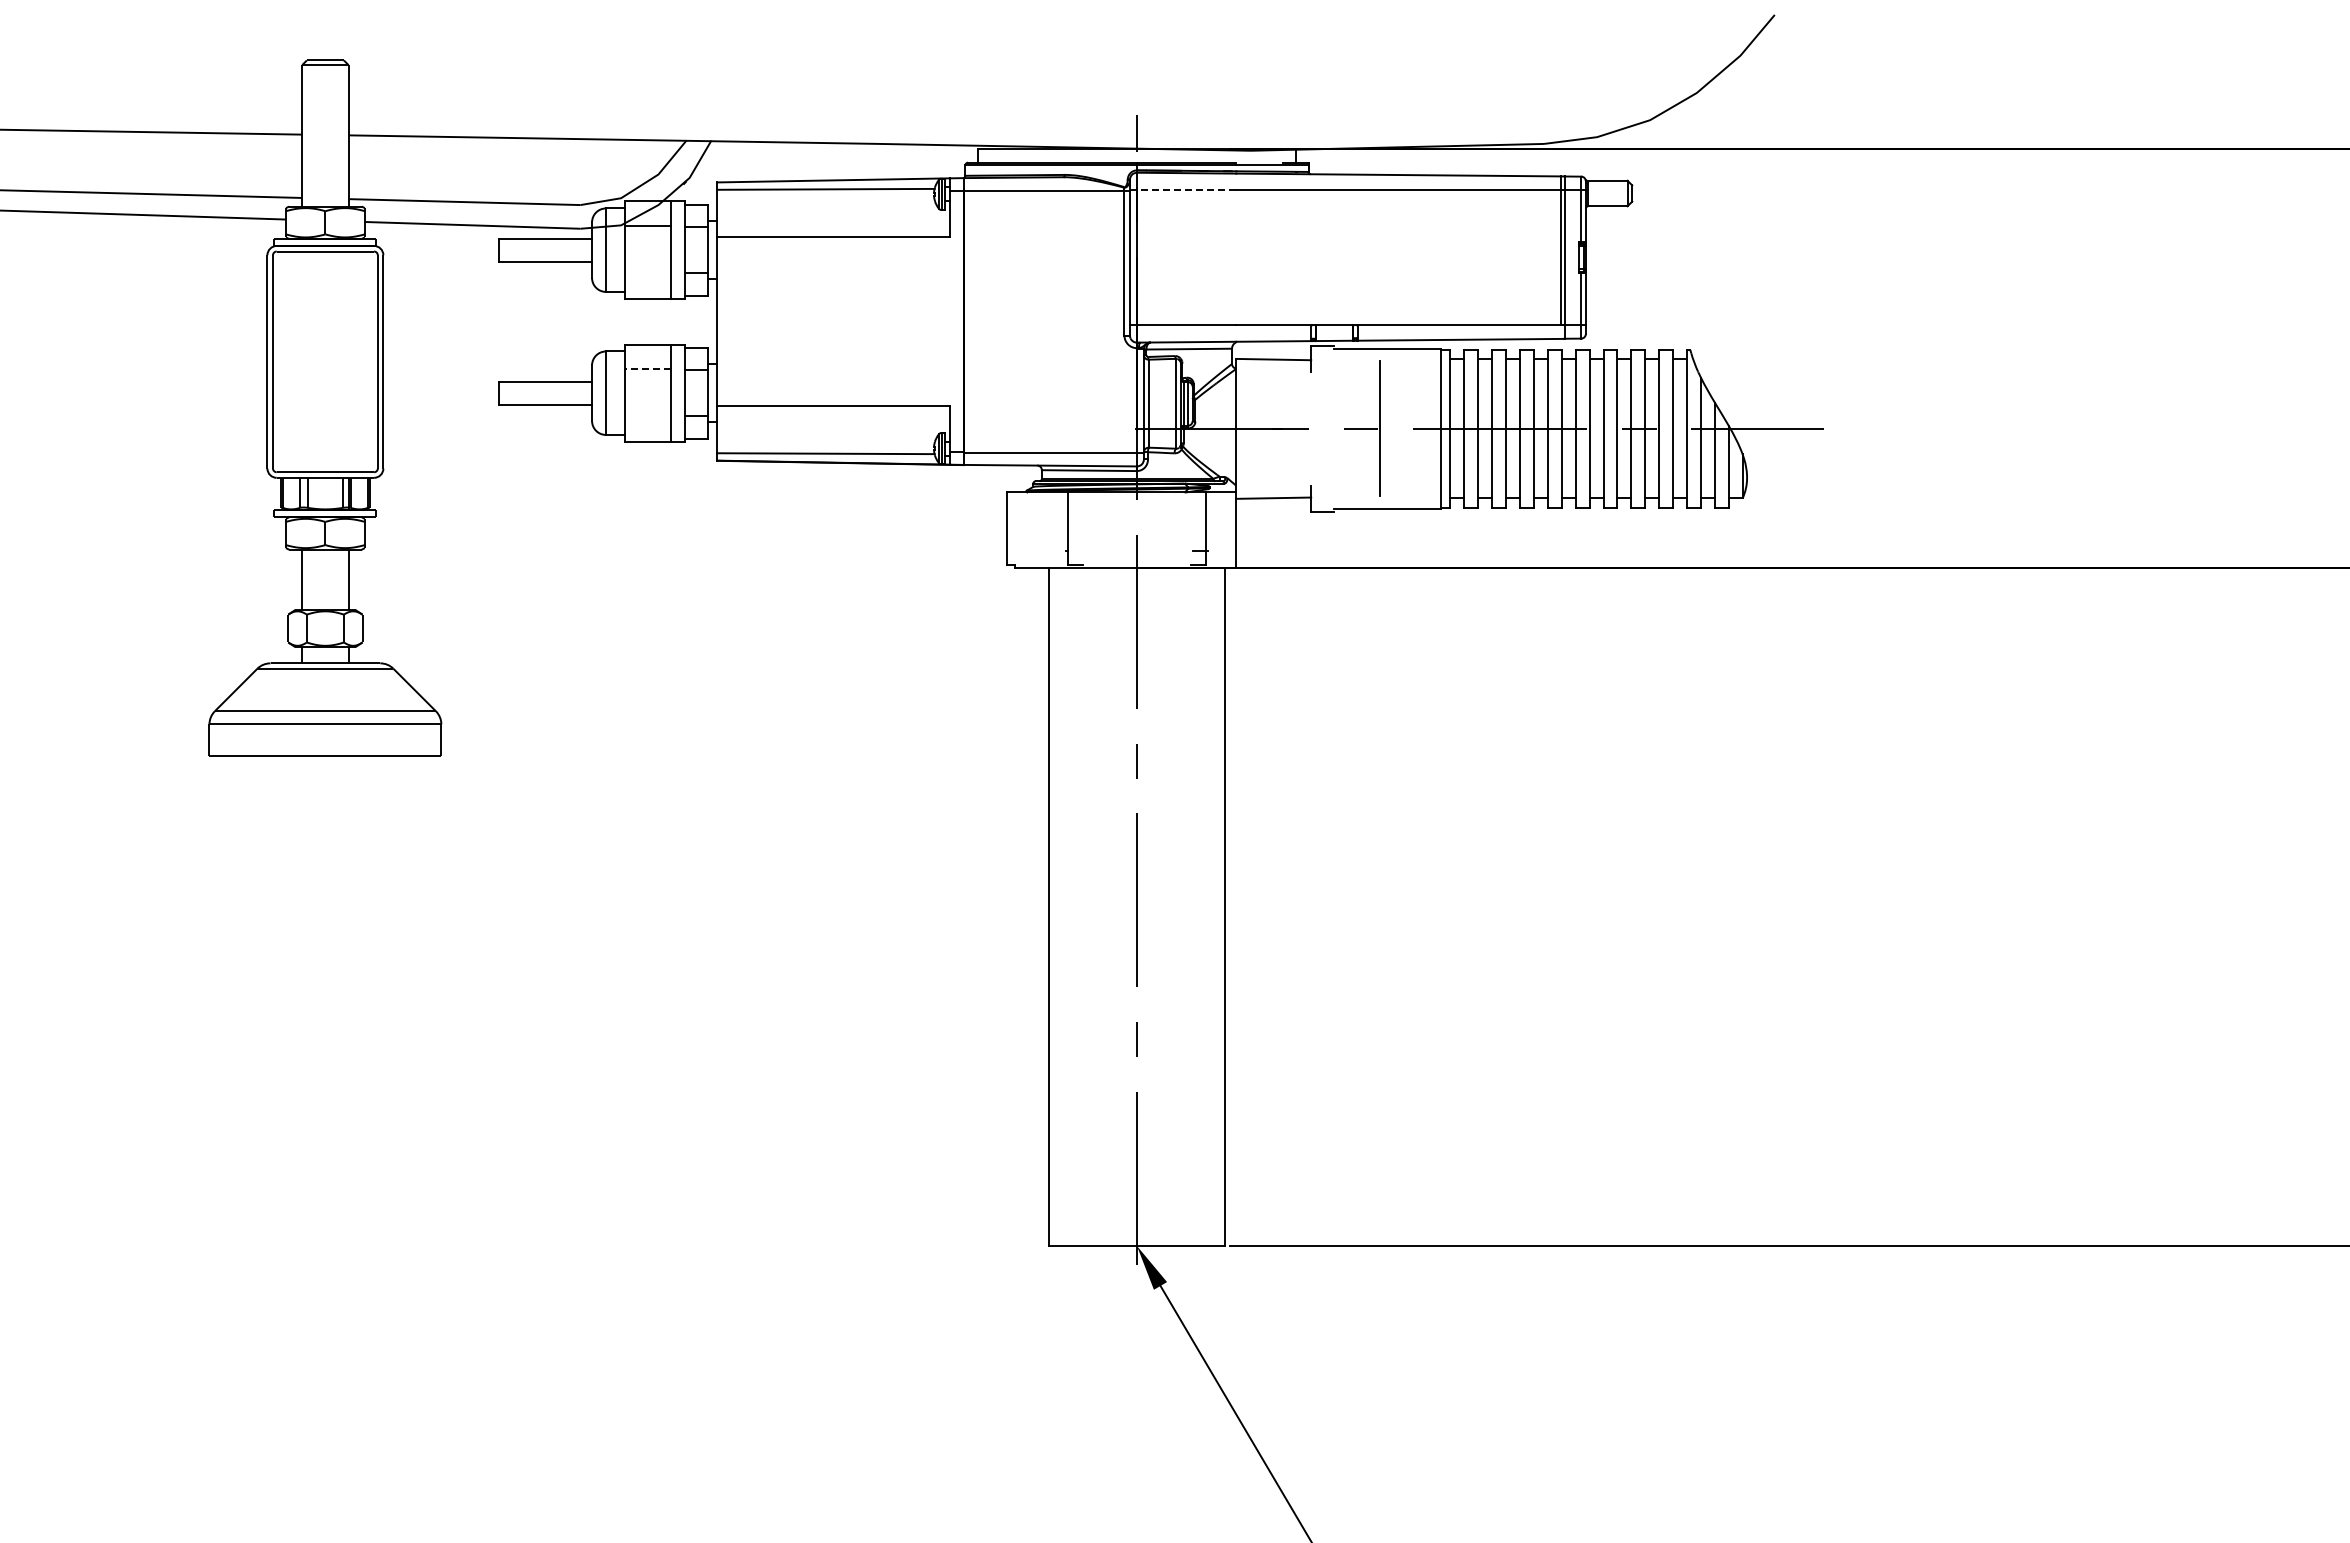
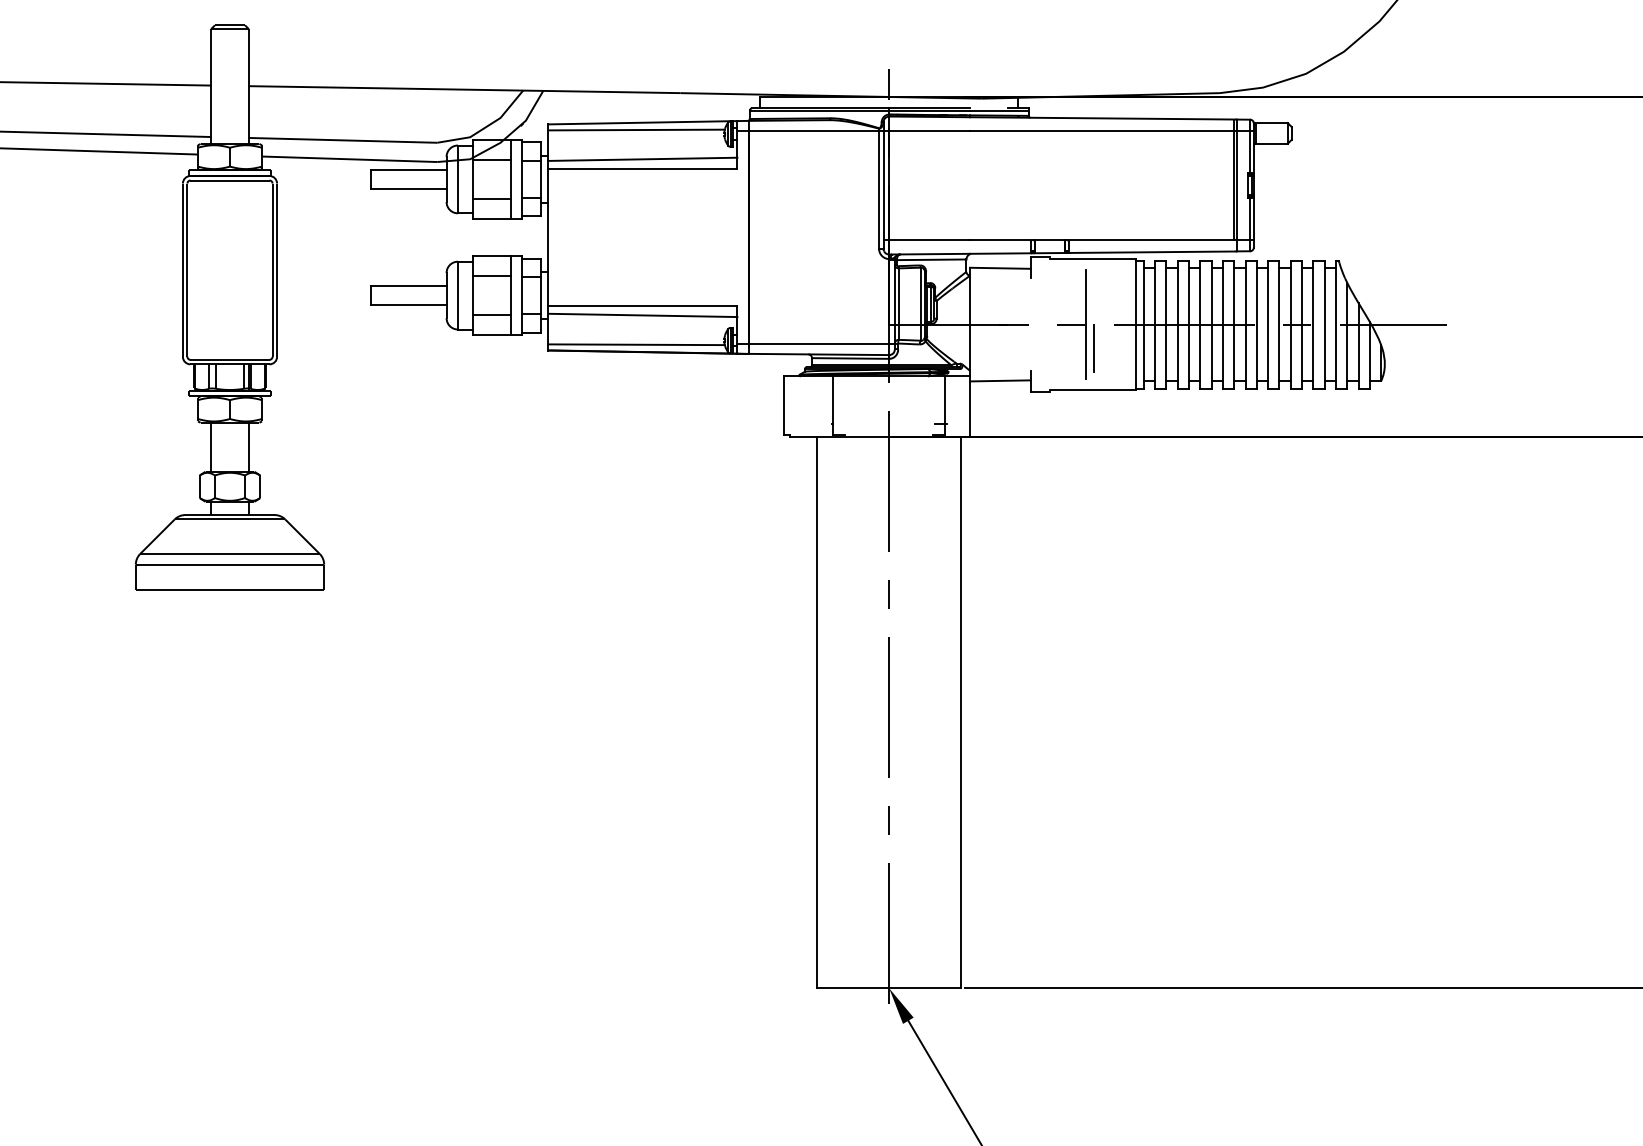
line: (1183, 190) -> (927, 130), dashed -> solid
line: (833, 225) -> (642, 159), added
line: (647, 274) -> (491, 199), added
line: (647, 368) -> (491, 275), dashed -> solid
line: (647, 417) -> (491, 315), added
line: (833, 417) -> (642, 315), added
line: (1388, 457) -> (1093, 347), added

